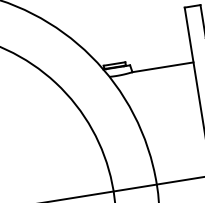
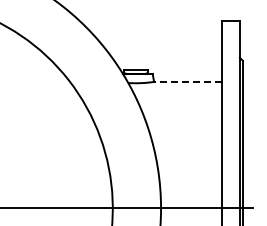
line: (162, 67) -> (187, 81), solid -> dashed

